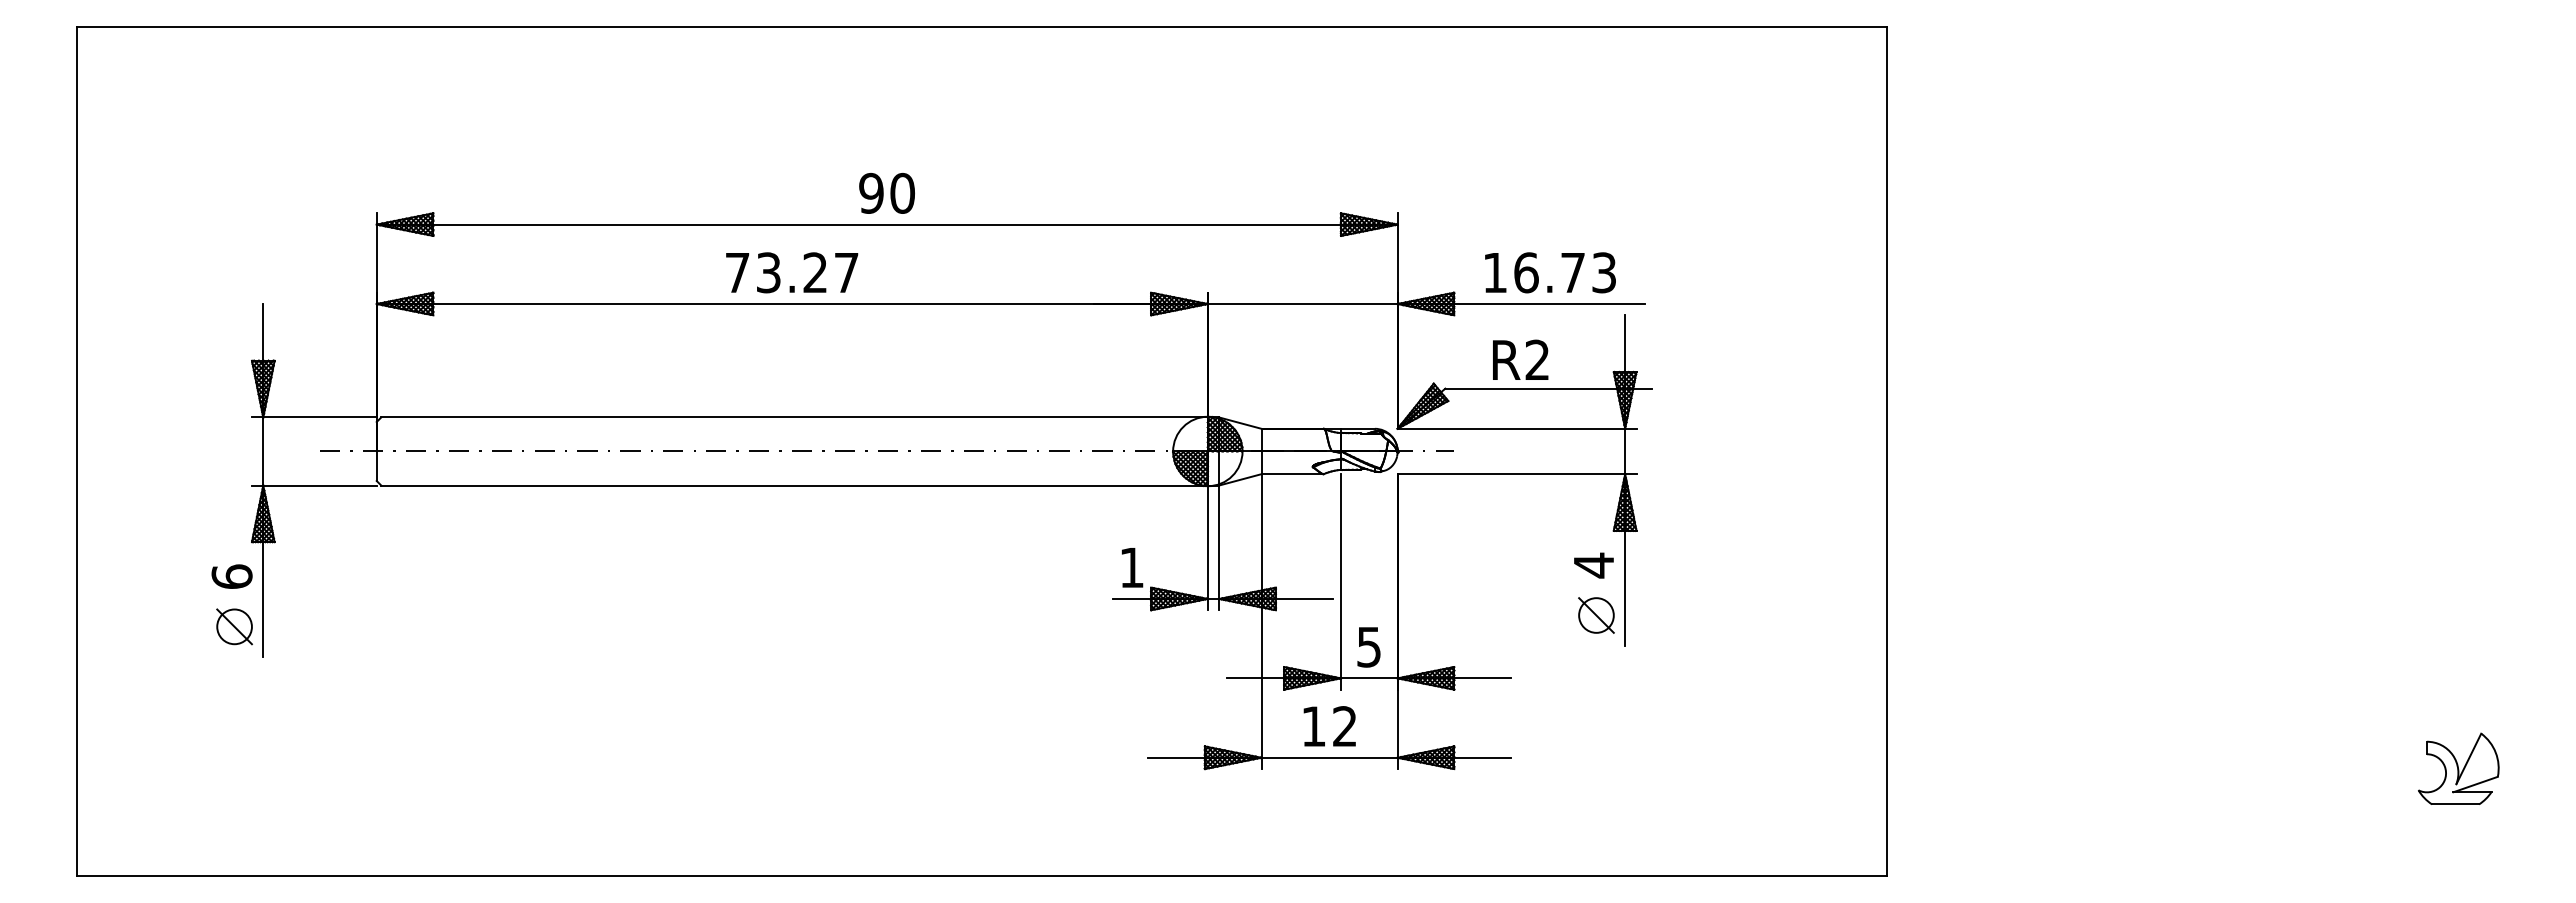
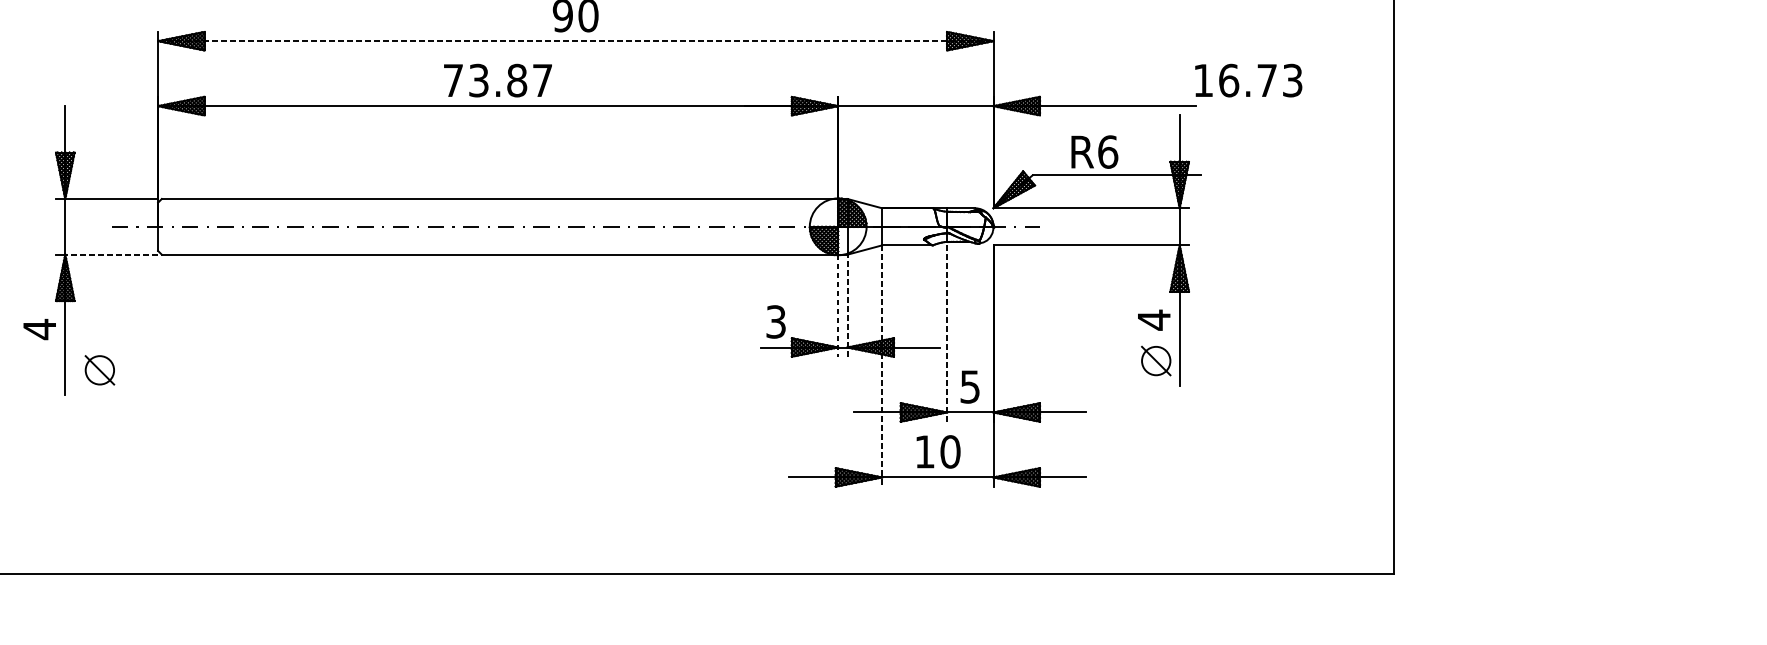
line: (887, 224) -> (576, 41), solid -> dashed
text: (815, 272) -> (517, 80), 73.27 -> 73.87
text: (1550, 272) -> (1248, 80), moved
text: (1537, 359) -> (1107, 151), R2 -> R6
line: (320, 485) -> (112, 254), solid -> dashed
line: (1219, 547) -> (847, 305), solid -> dashed
line: (1207, 548) -> (837, 306), solid -> dashed
text: (1131, 567) -> (775, 321), 1 -> 3
text: (231, 576) -> (39, 329), 6 -> 4
line: (1340, 581) -> (946, 333), solid -> dashed
line: (1261, 622) -> (882, 366), solid -> dashed
part: (234, 626) -> (99, 370), moved
text: (1344, 726) -> (950, 451), 12 -> 10

